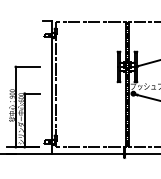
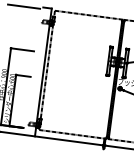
line: (23, 22) -> (23, 6), added

